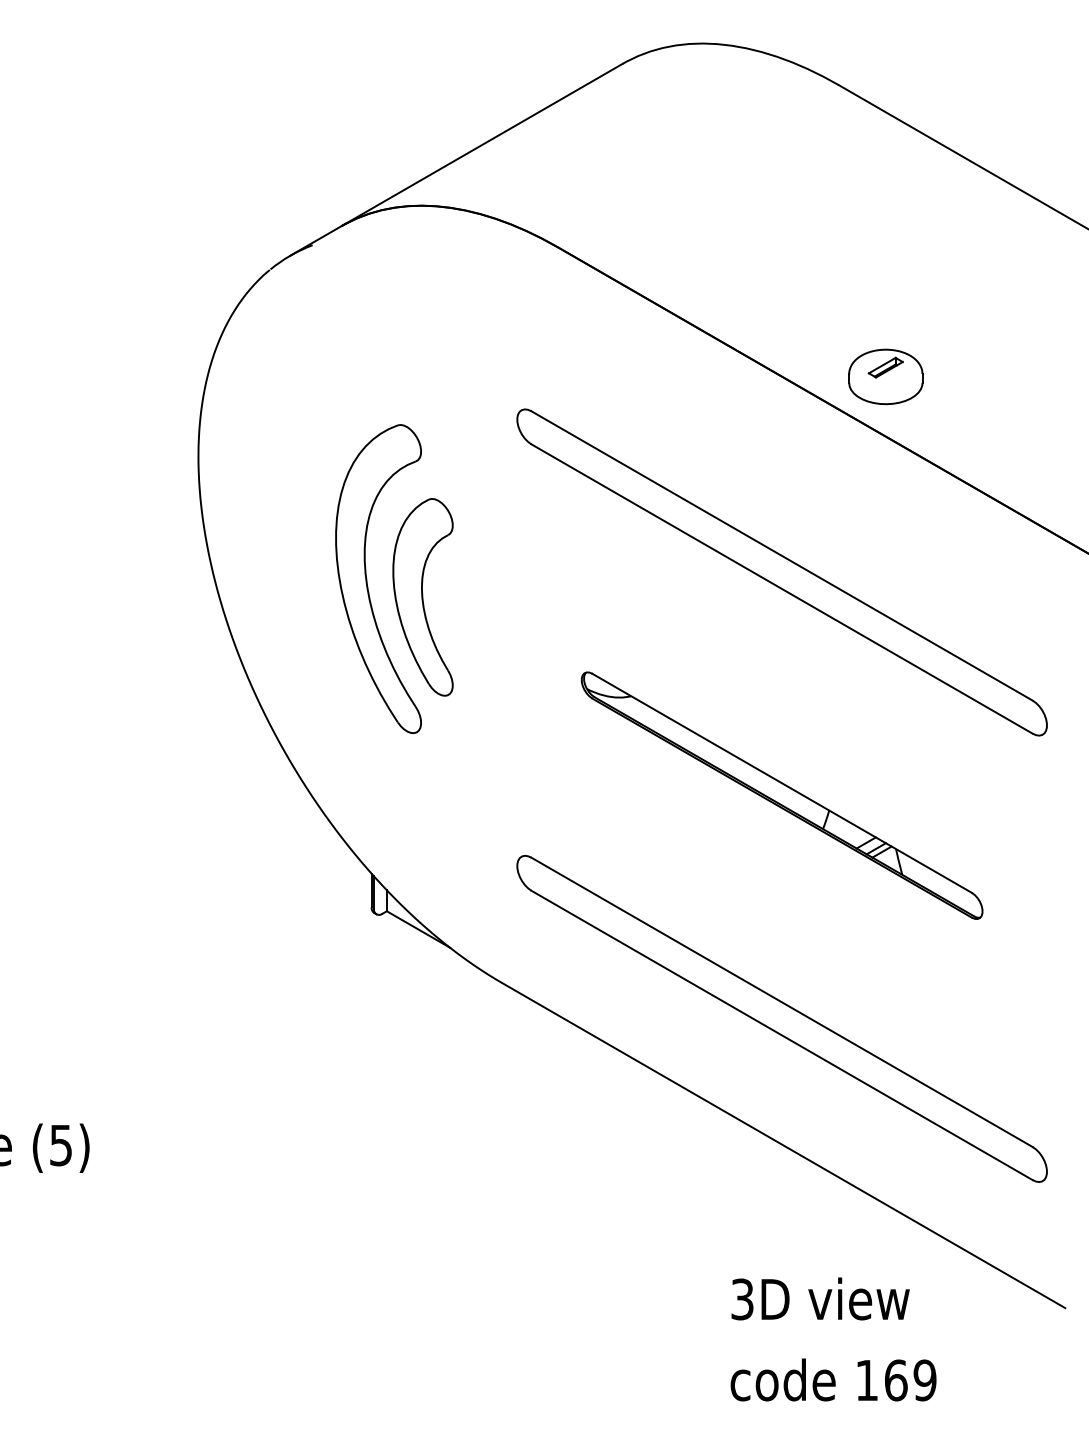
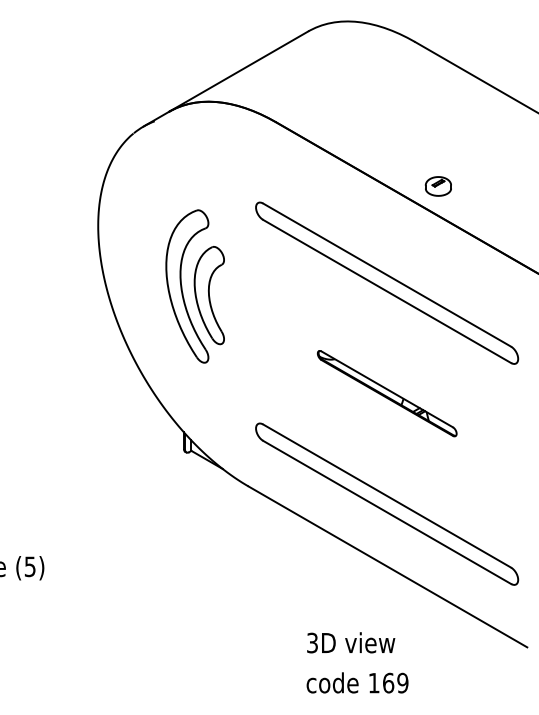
part: (885, 377) -> (438, 186), size x0.7
part: (782, 795) -> (387, 393), size x0.7
text: (833, 1338) -> (357, 662), moved

